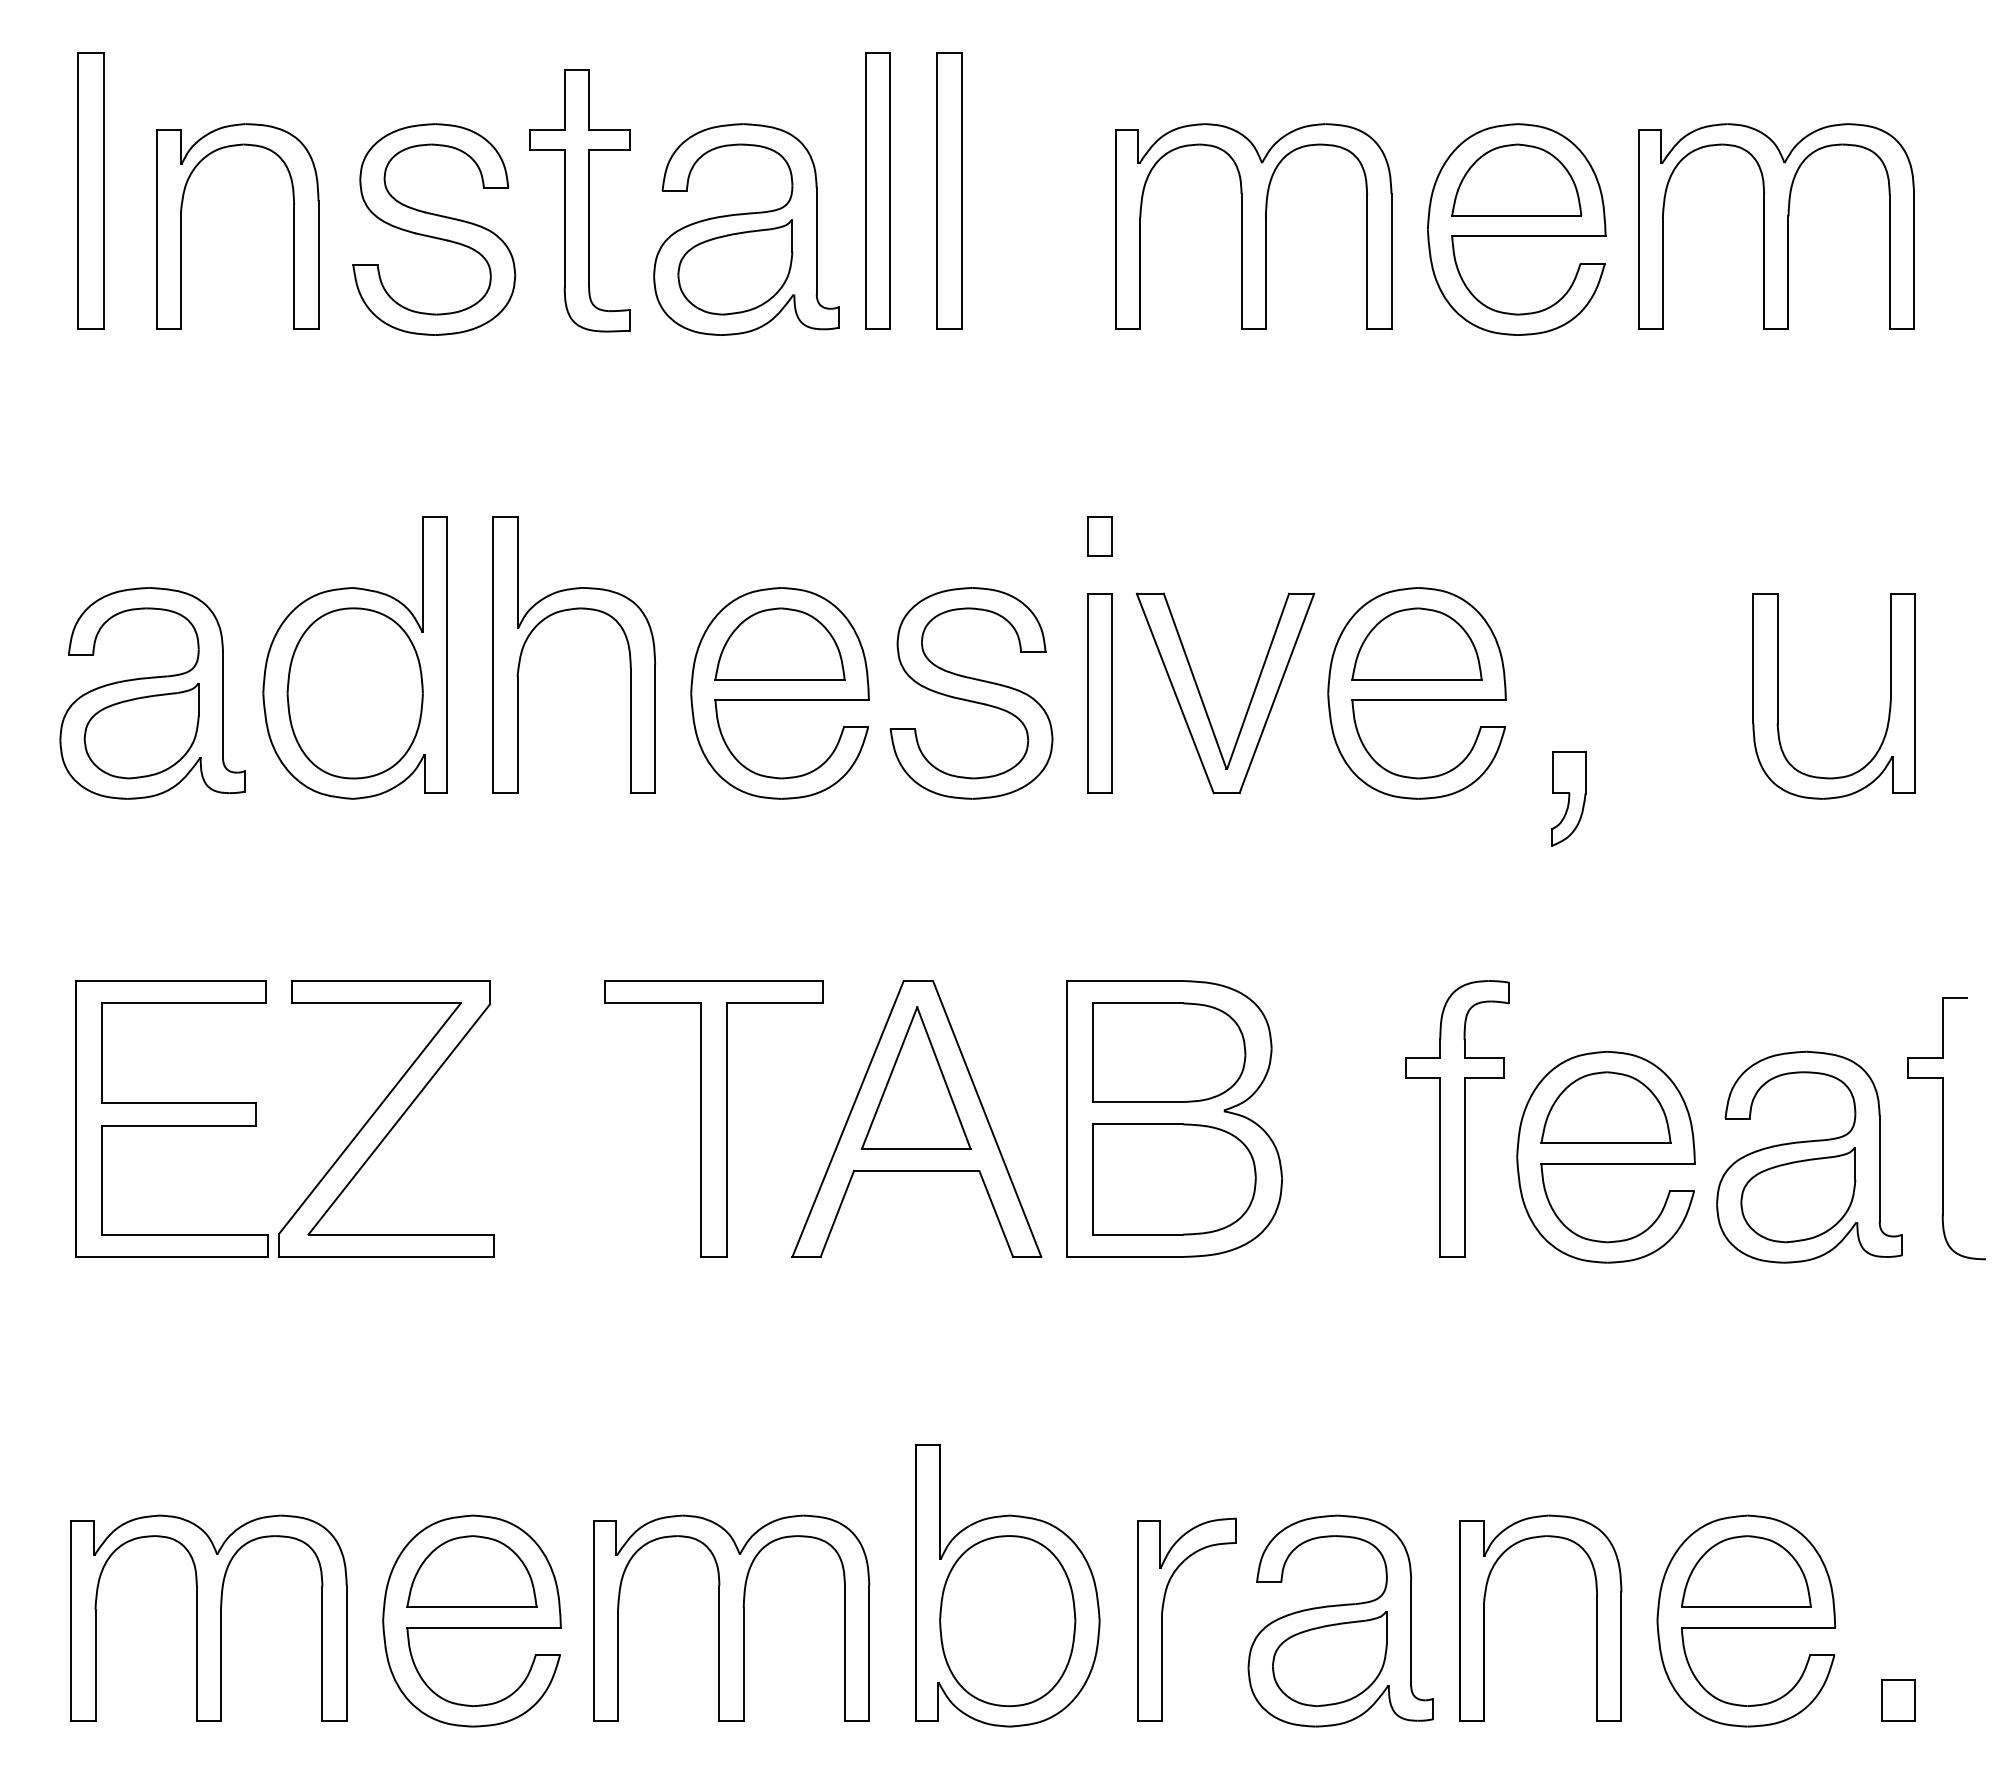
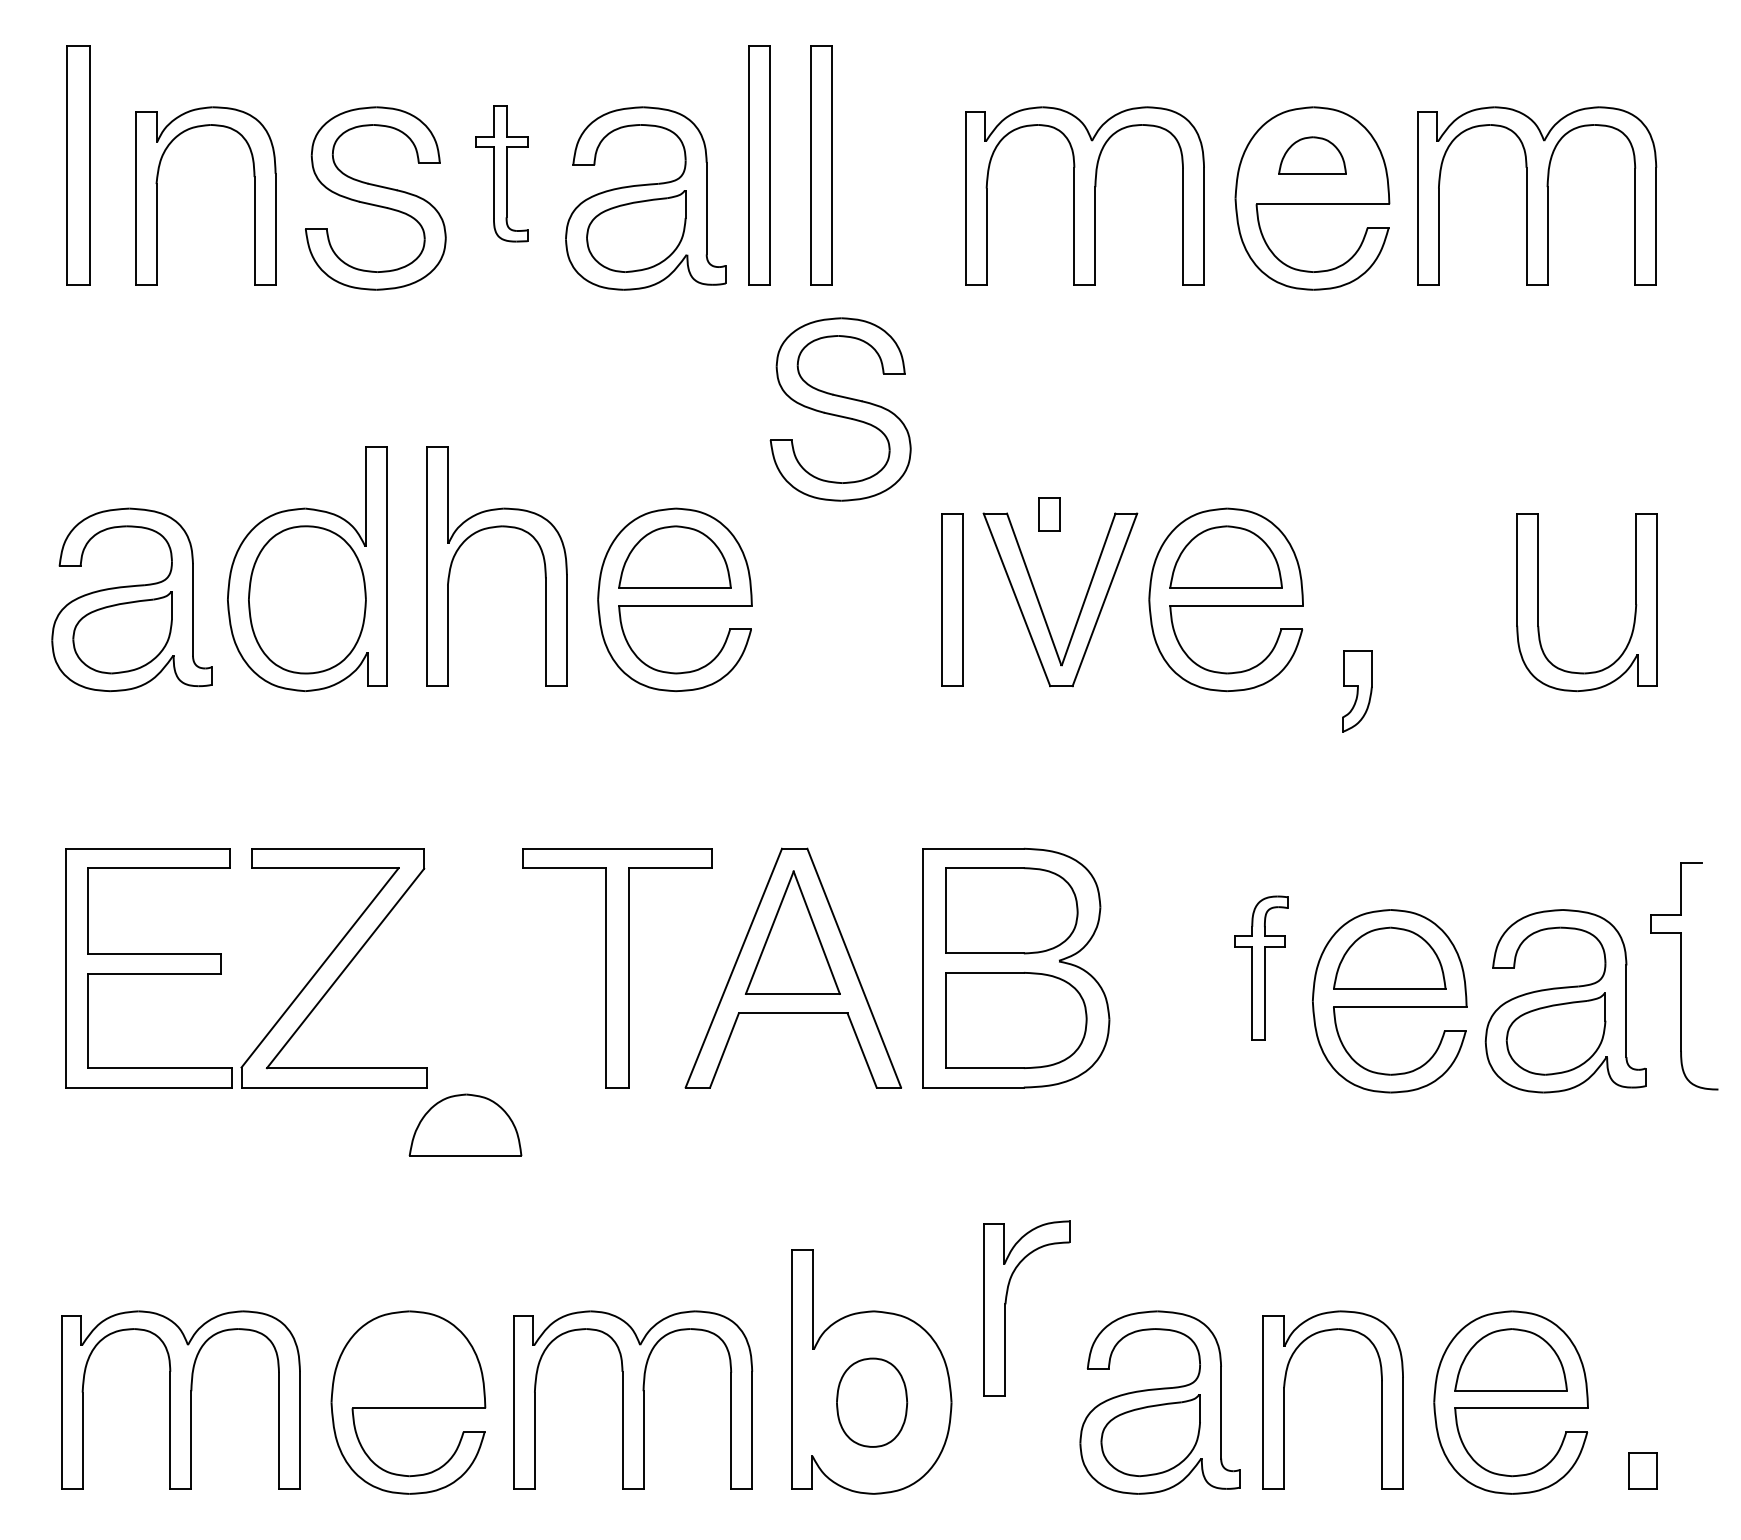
part: (1516, 179) -> (1312, 155), size x0.6
part: (579, 200) -> (501, 173), size x0.6
part: (1099, 536) -> (1048, 514), moved
part: (971, 693) -> (840, 409), moved
part: (1457, 1118) -> (1261, 967), size x0.6
part: (471, 1571) -> (465, 1125), moved
part: (1162, 1619) -> (1005, 1308), moved
part: (1007, 1621) -> (871, 1402), size x0.6

